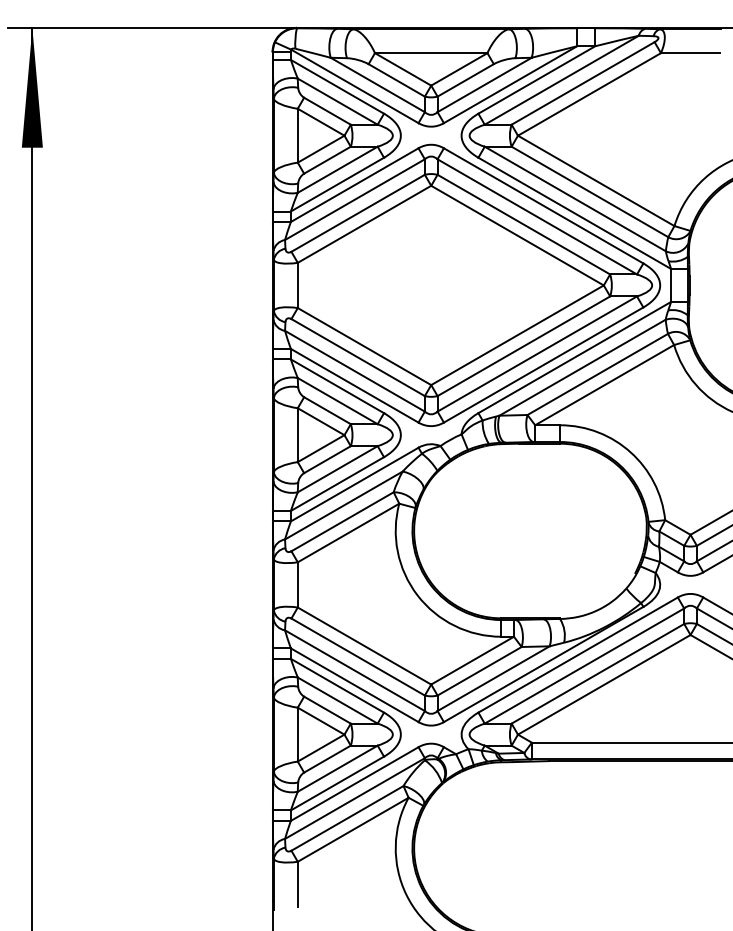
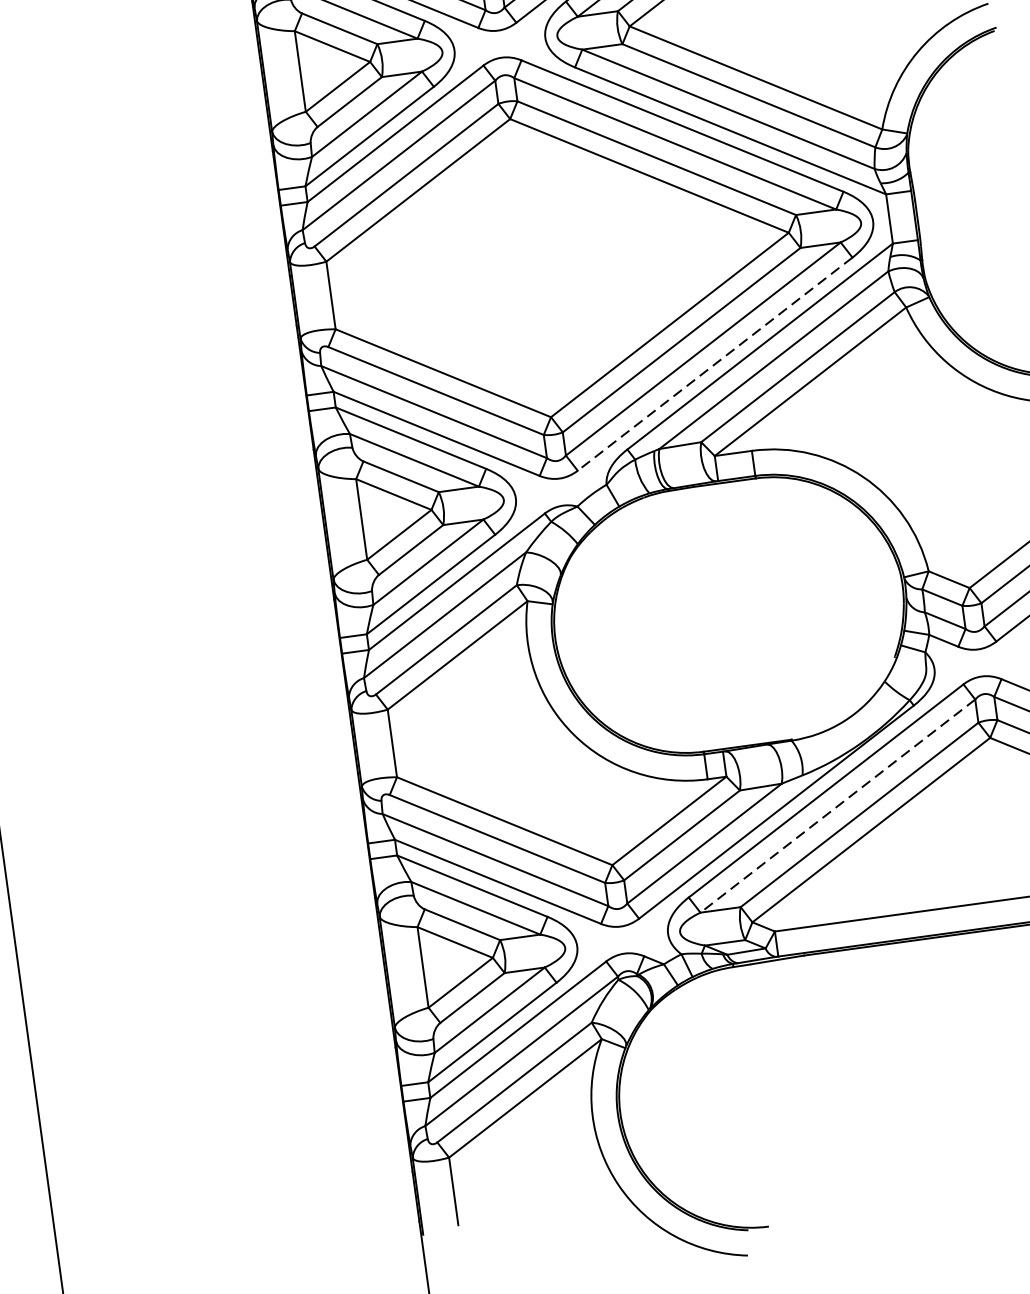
line: (543, 365) -> (714, 364), solid -> dashed
line: (584, 666) -> (837, 806), solid -> dashed

